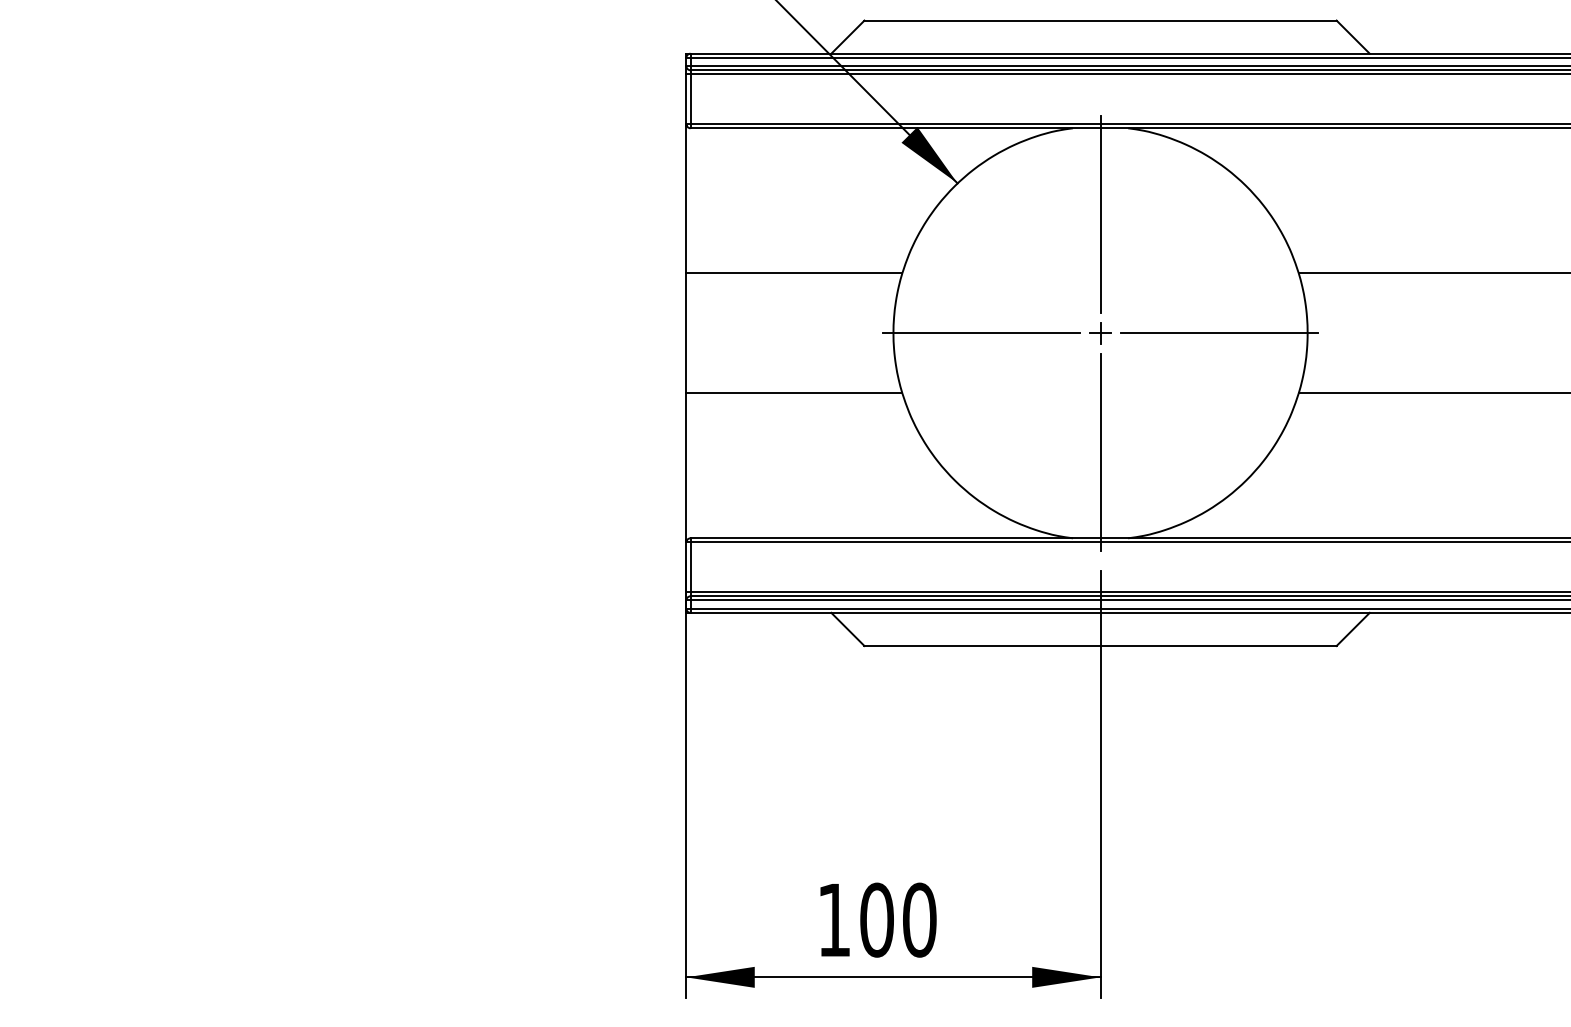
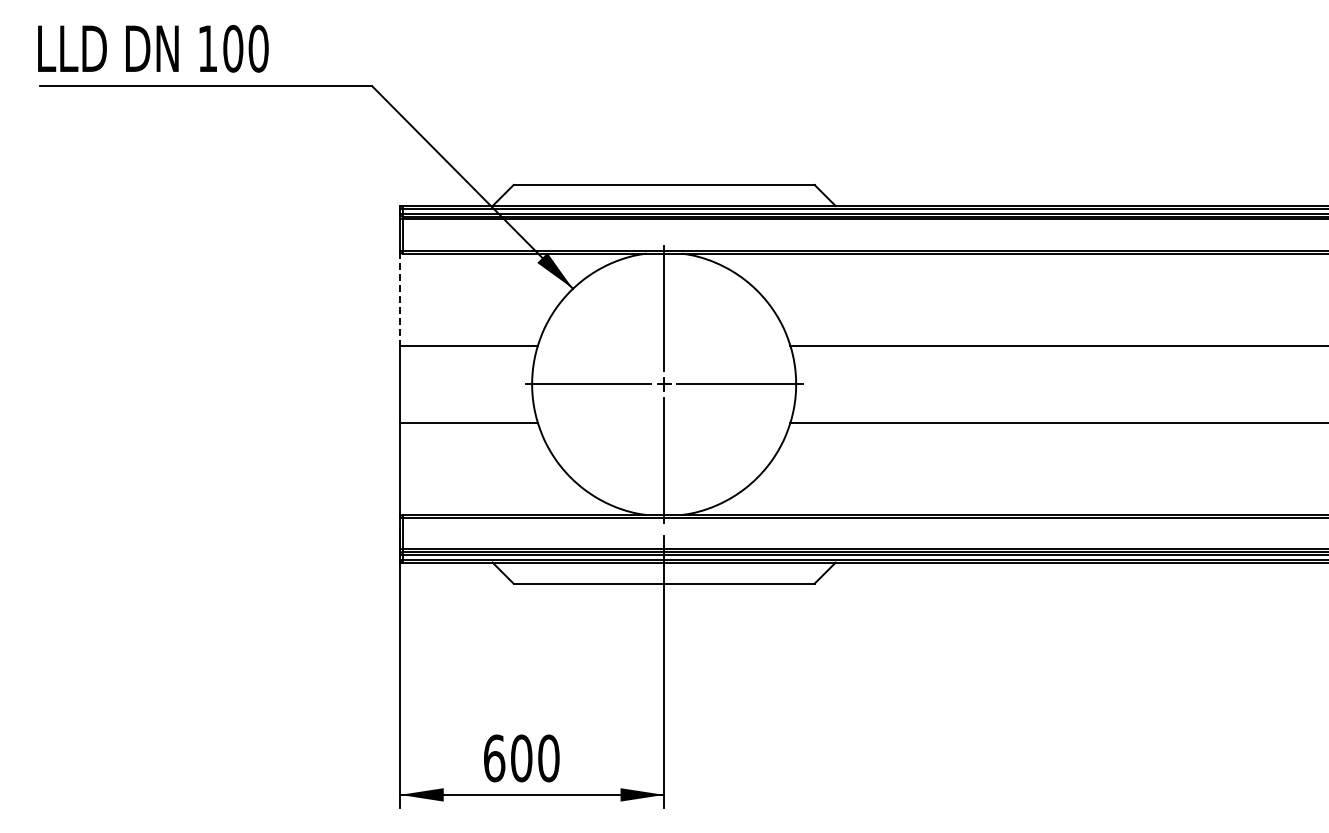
line: (686, 200) -> (400, 299), solid -> dashed
text: (834, 920) -> (494, 758), 100 -> 600

